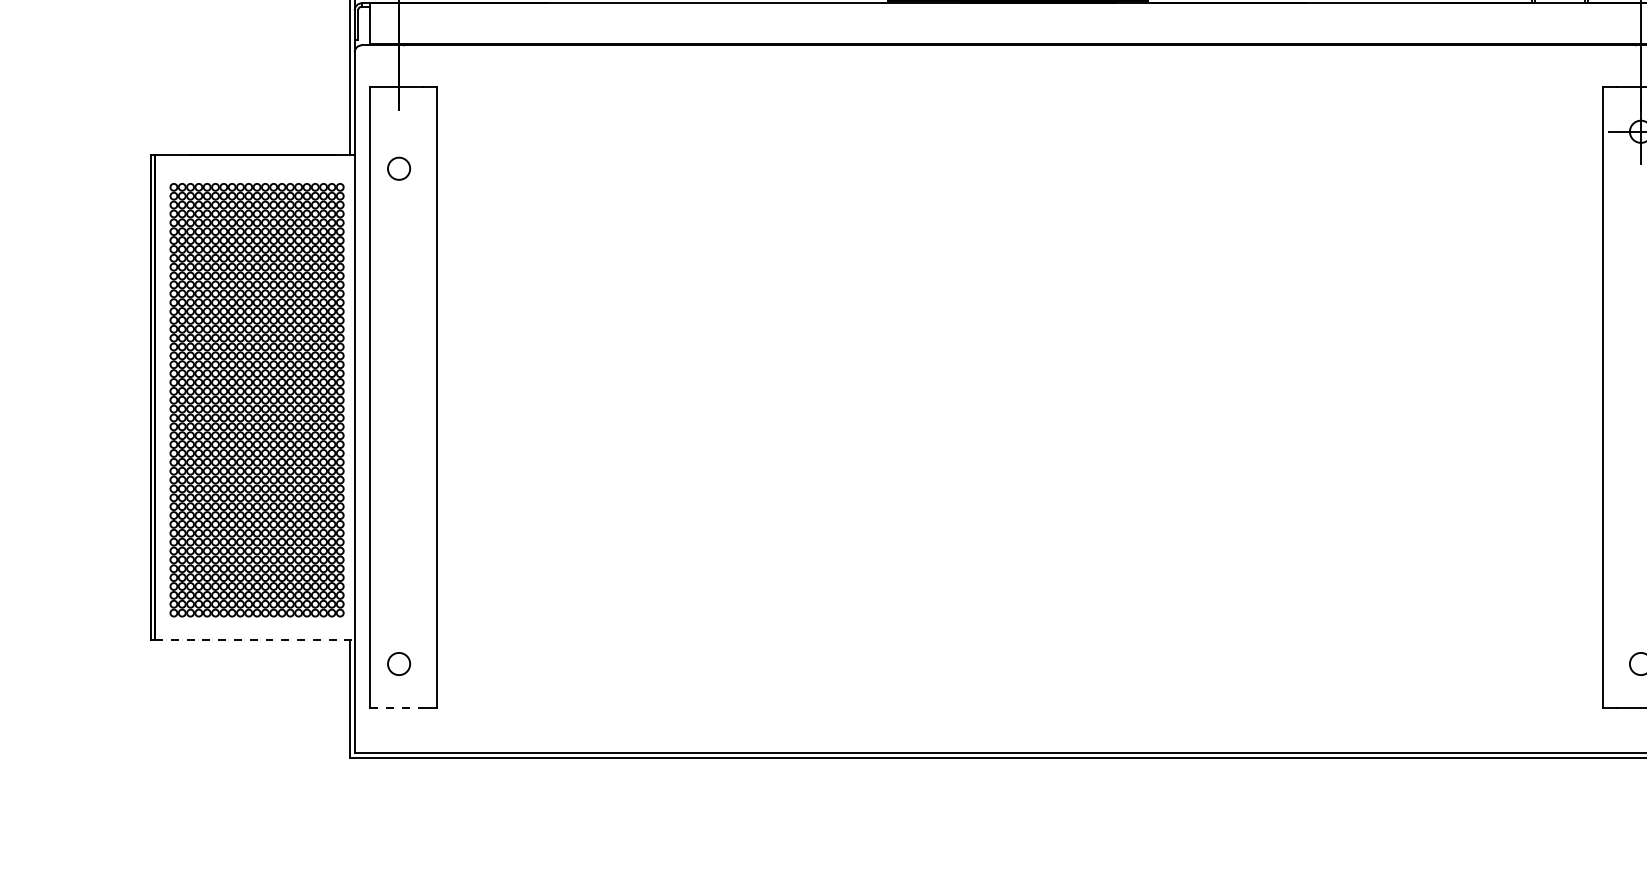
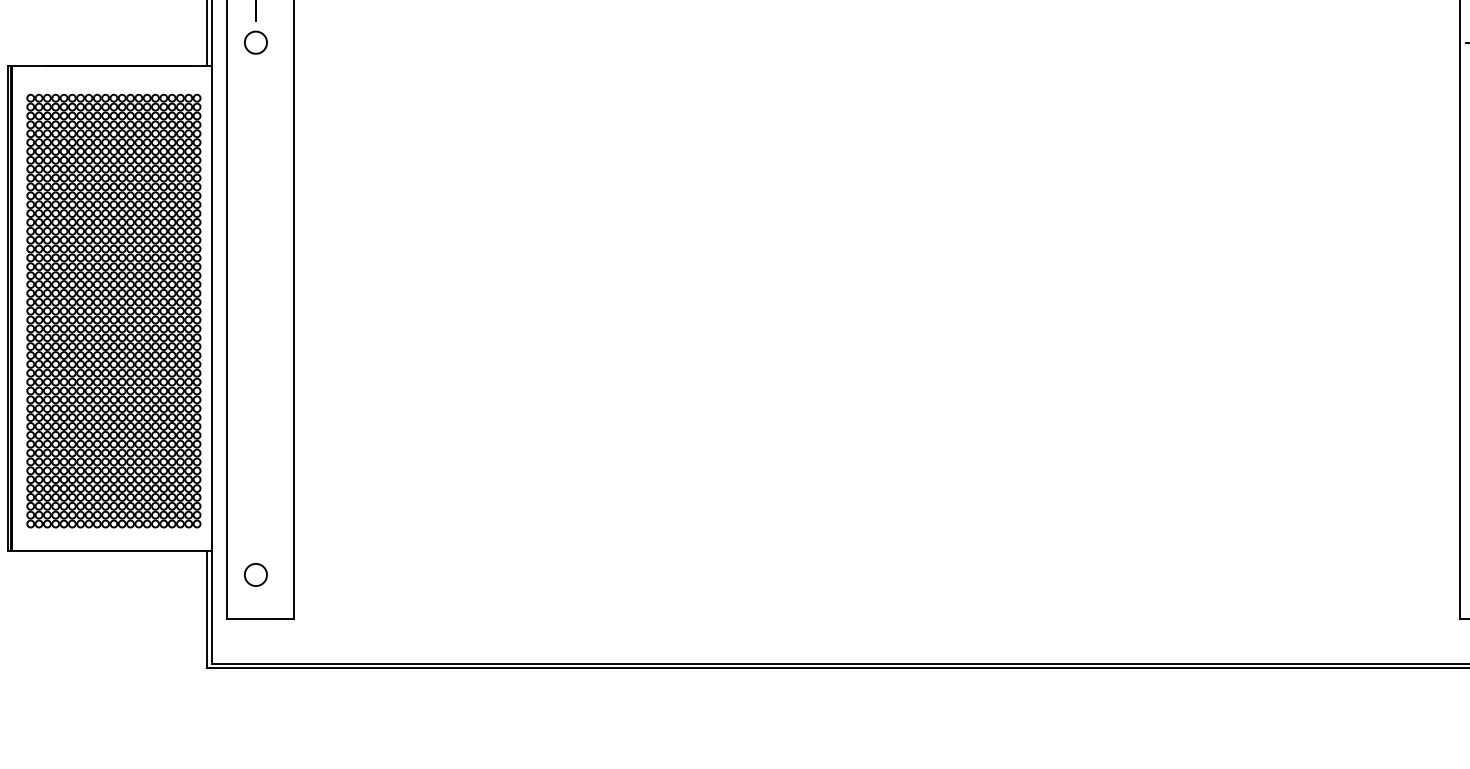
circle: (399, 168) -> (256, 42), moved
line: (254, 639) -> (111, 550), dashed -> solid
line: (397, 708) -> (254, 619), dashed -> solid

